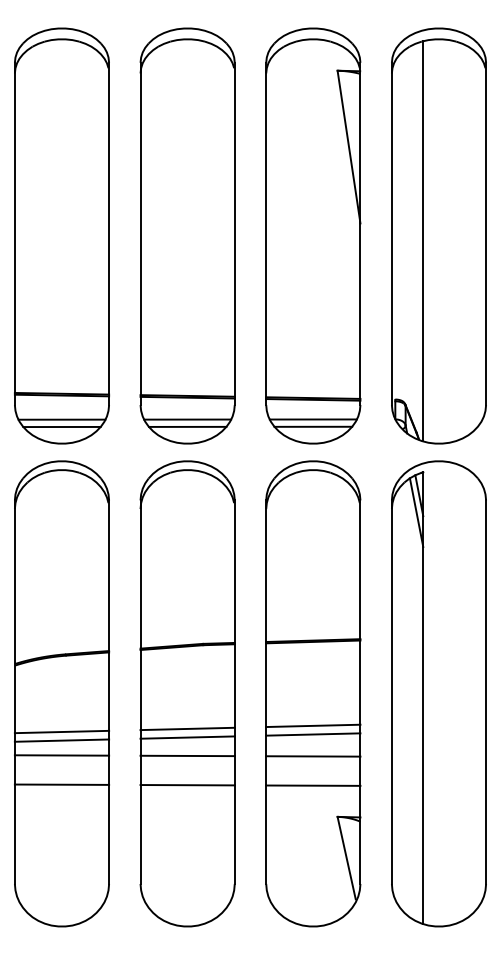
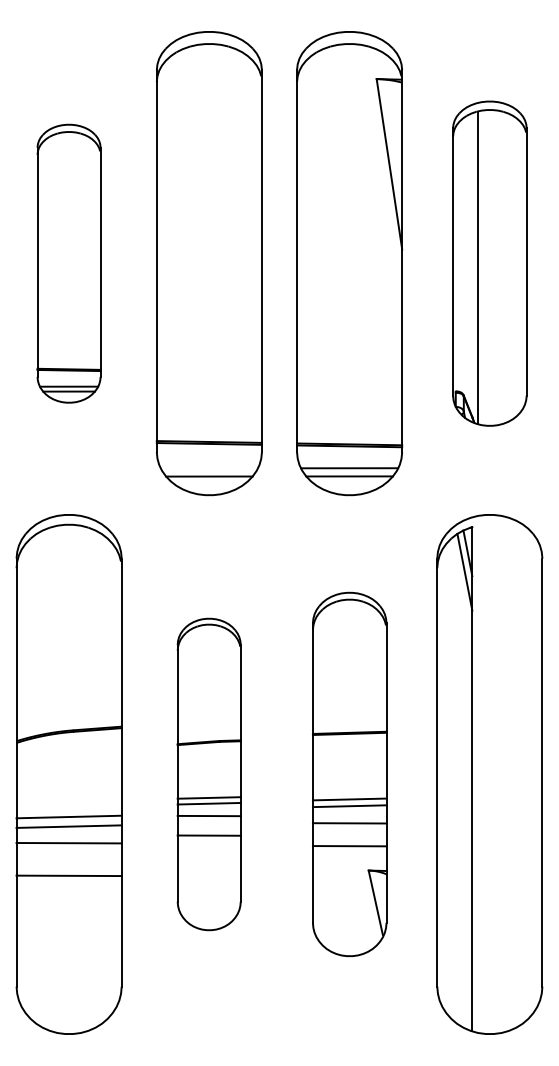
part: (61, 236) -> (68, 263), size x0.6
part: (438, 236) -> (489, 263), size x0.7
line: (186, 419) -> (208, 468), removed
part: (186, 693) -> (208, 774), size x0.6
part: (313, 693) -> (349, 774), size x0.7

